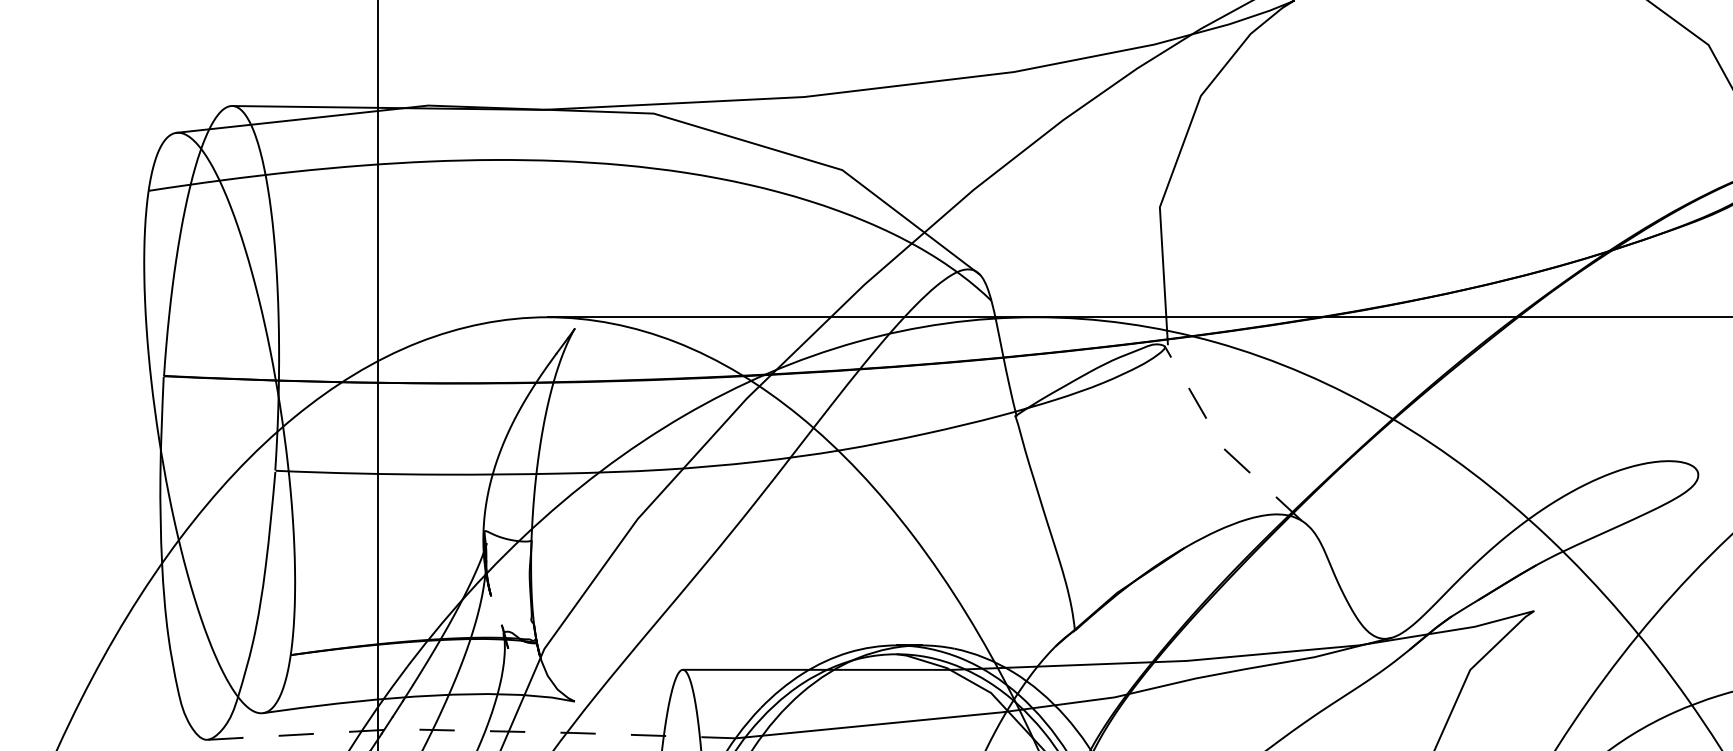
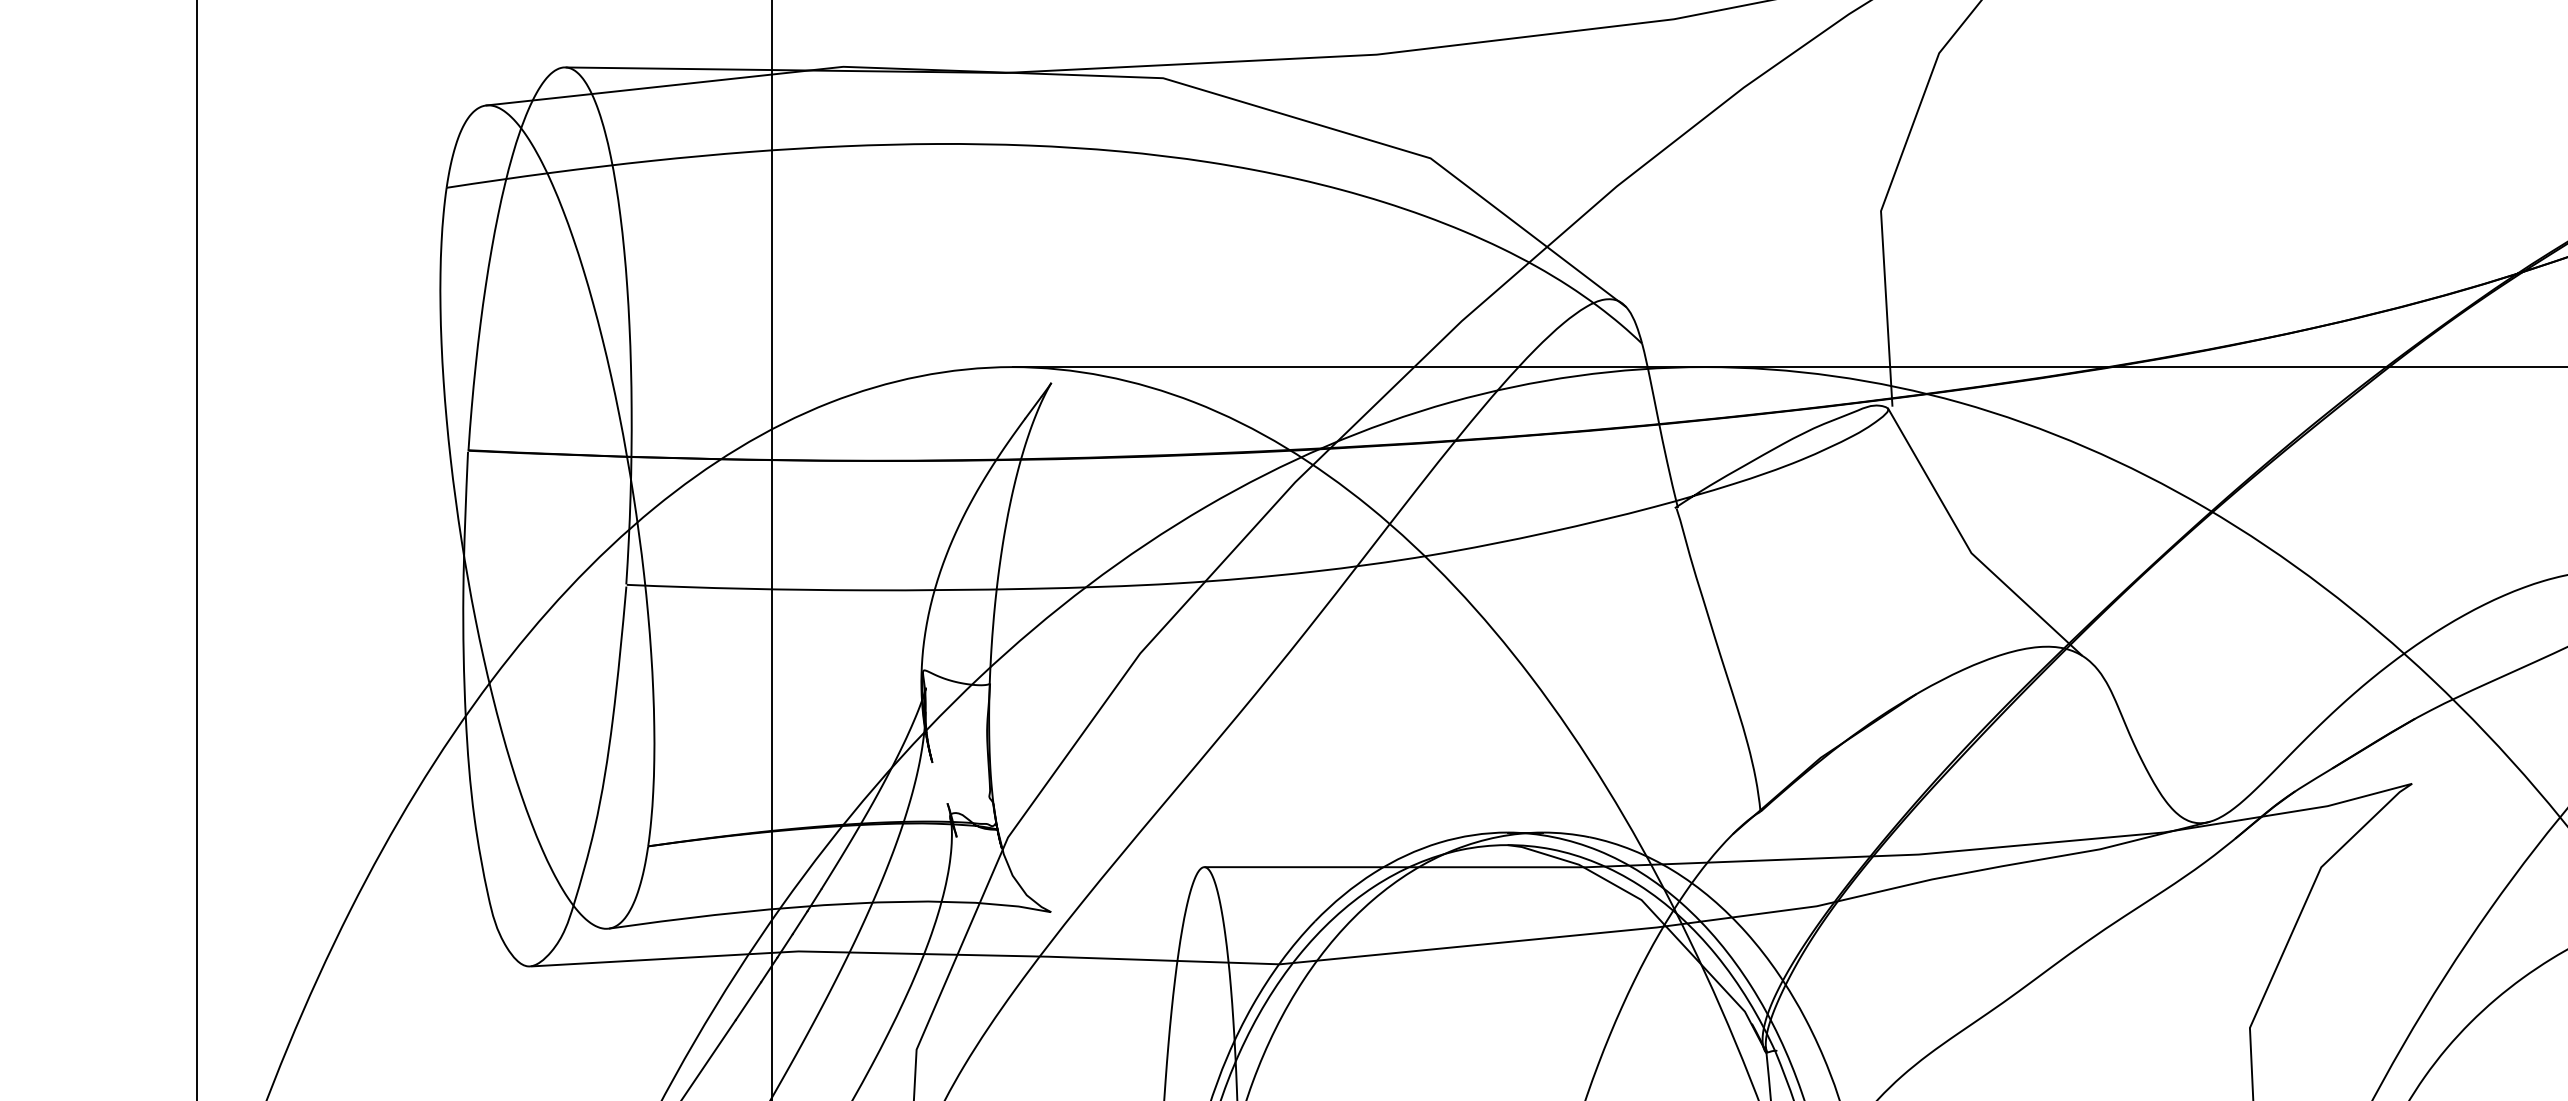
line: (1220, 443) -> (1967, 546), dashed -> solid
line: (472, 730) -> (906, 953), dashed -> solid

